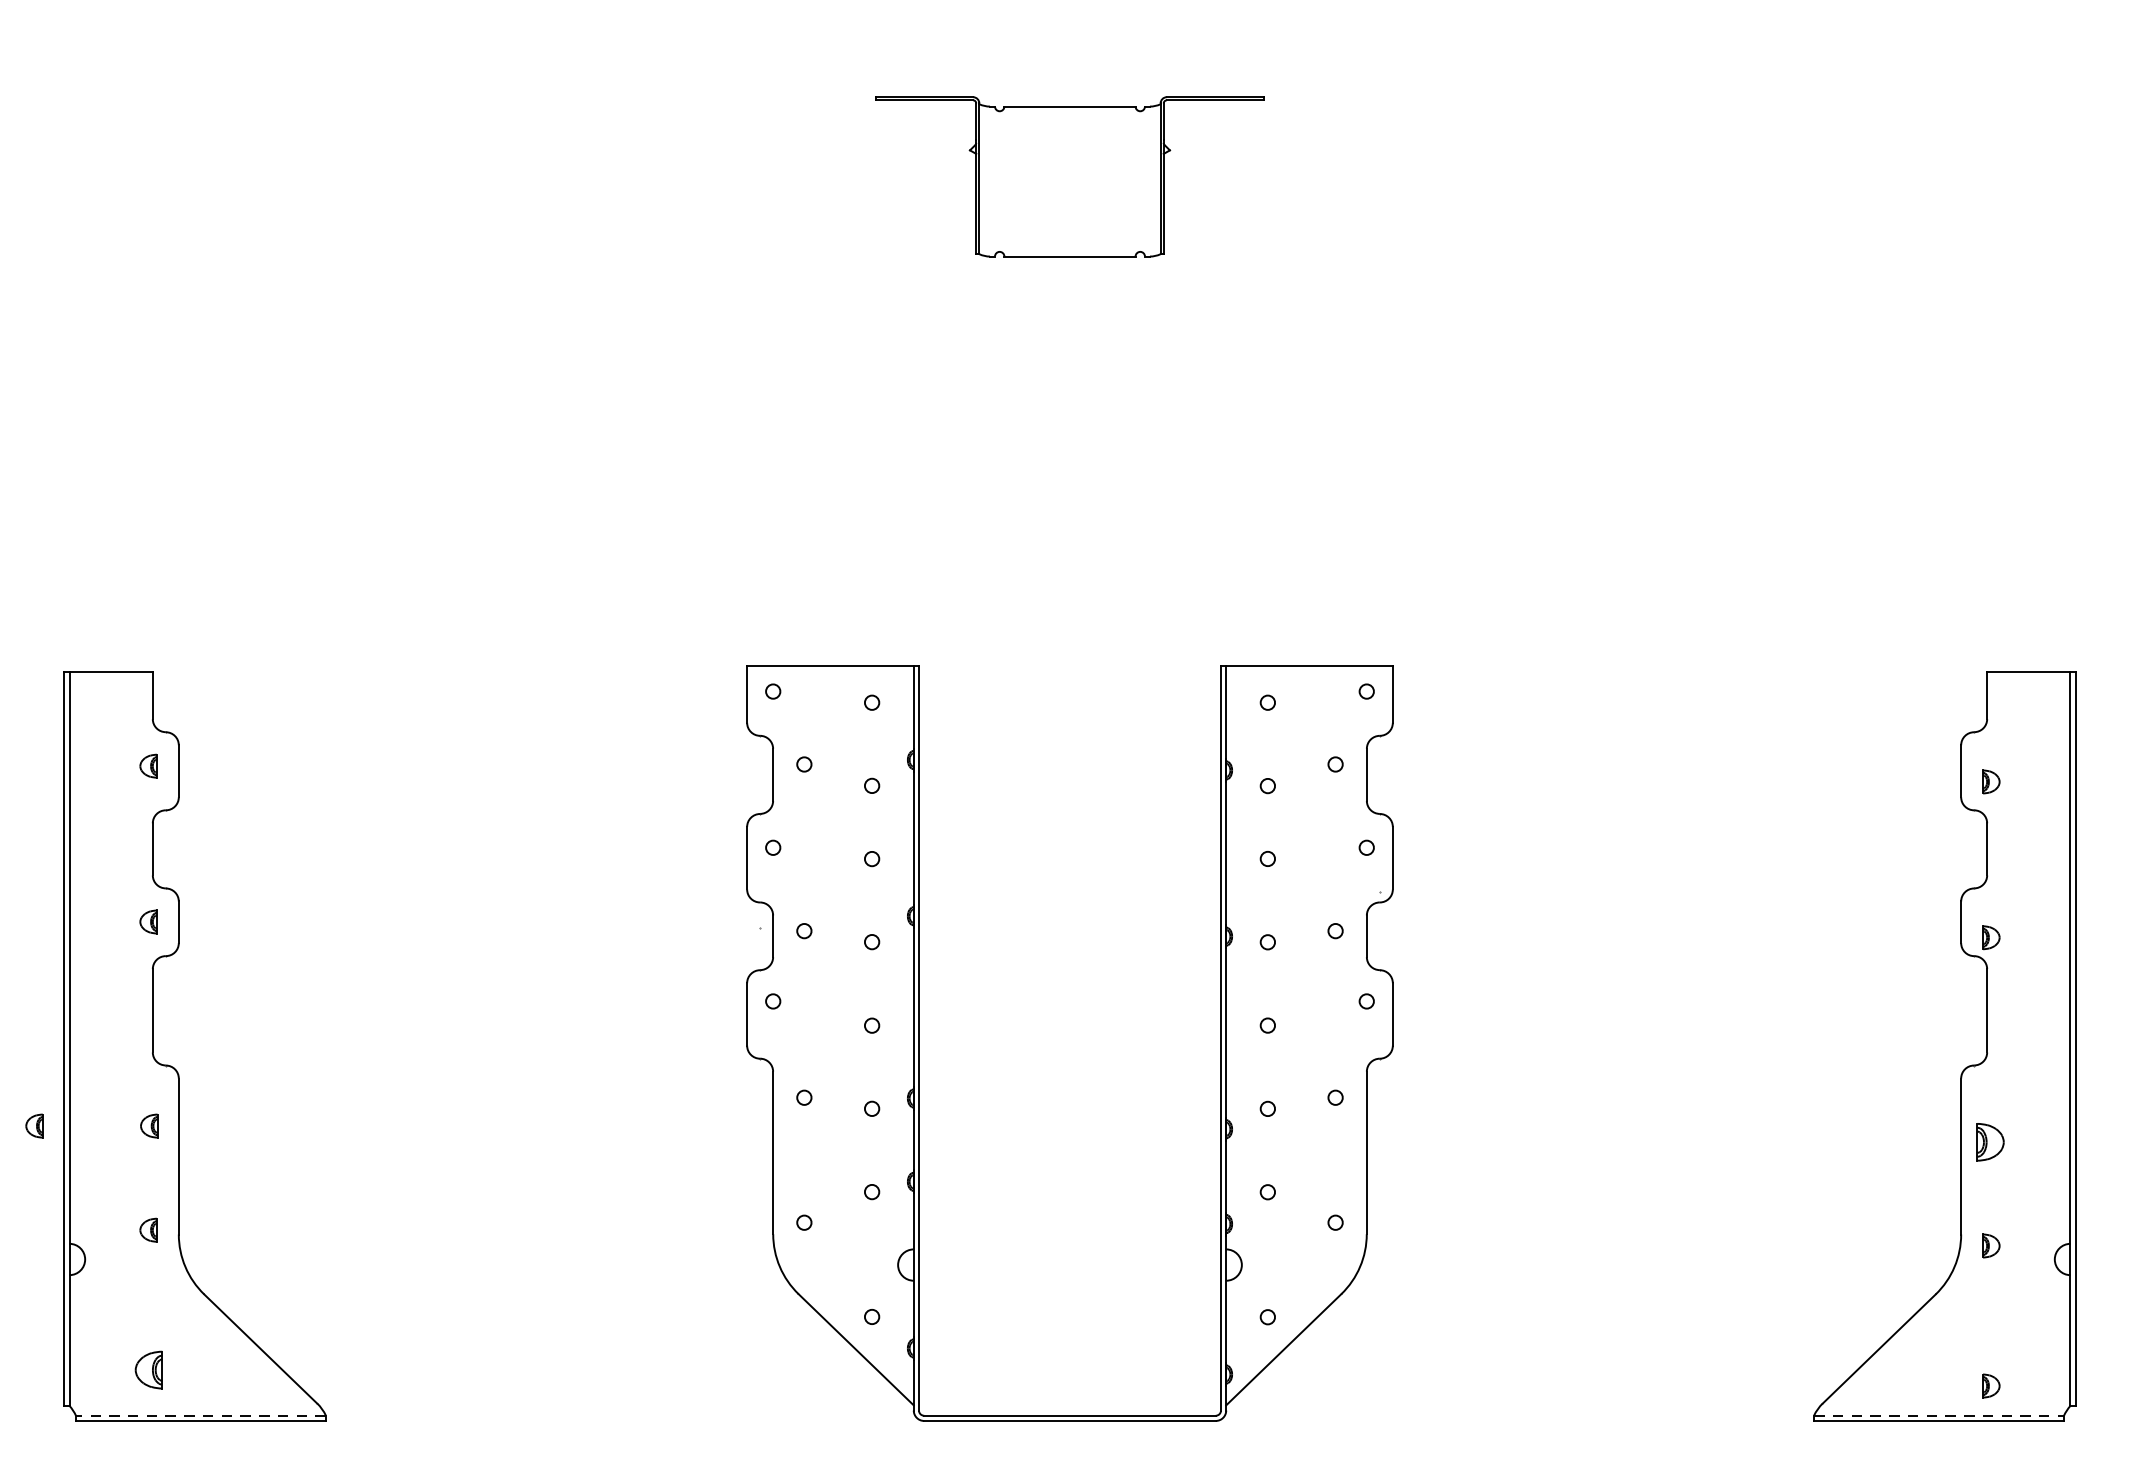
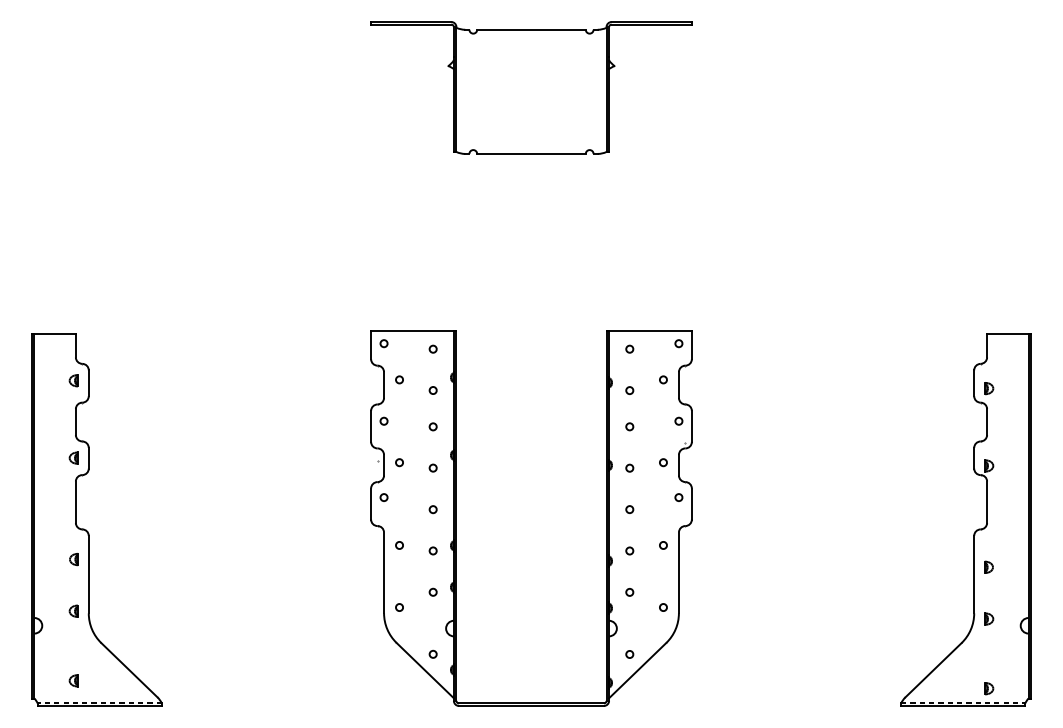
part: (1070, 175) -> (531, 87), size x1.67
part: (33, 1126) -> (16, 559), removed
part: (1989, 1140) -> (988, 566), size x0.62
part: (148, 1369) -> (73, 680), size x0.62

